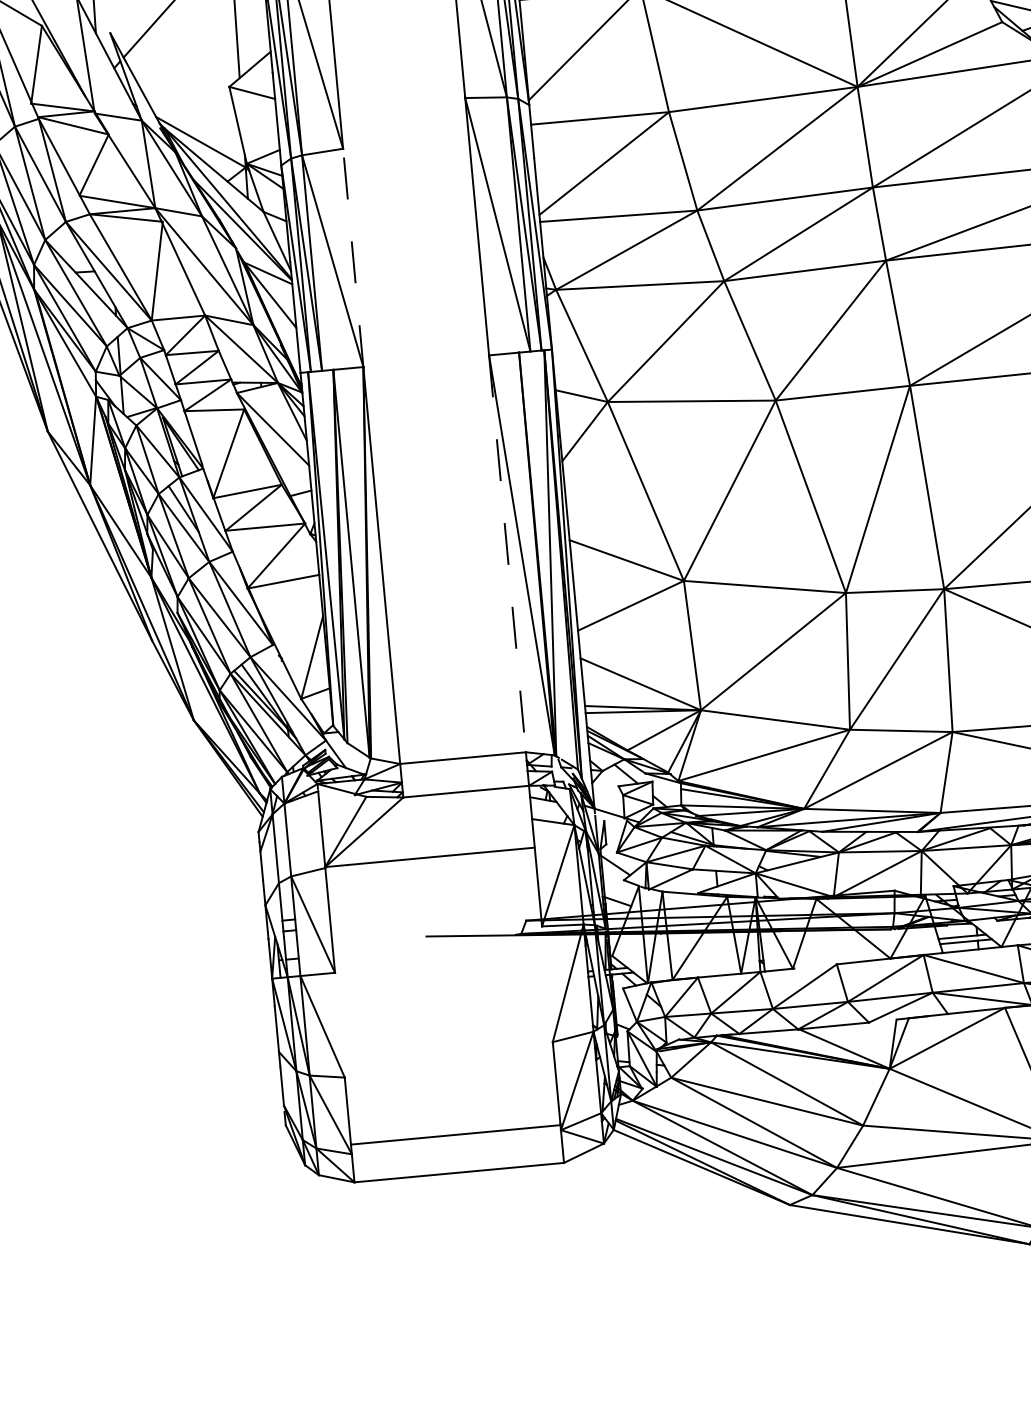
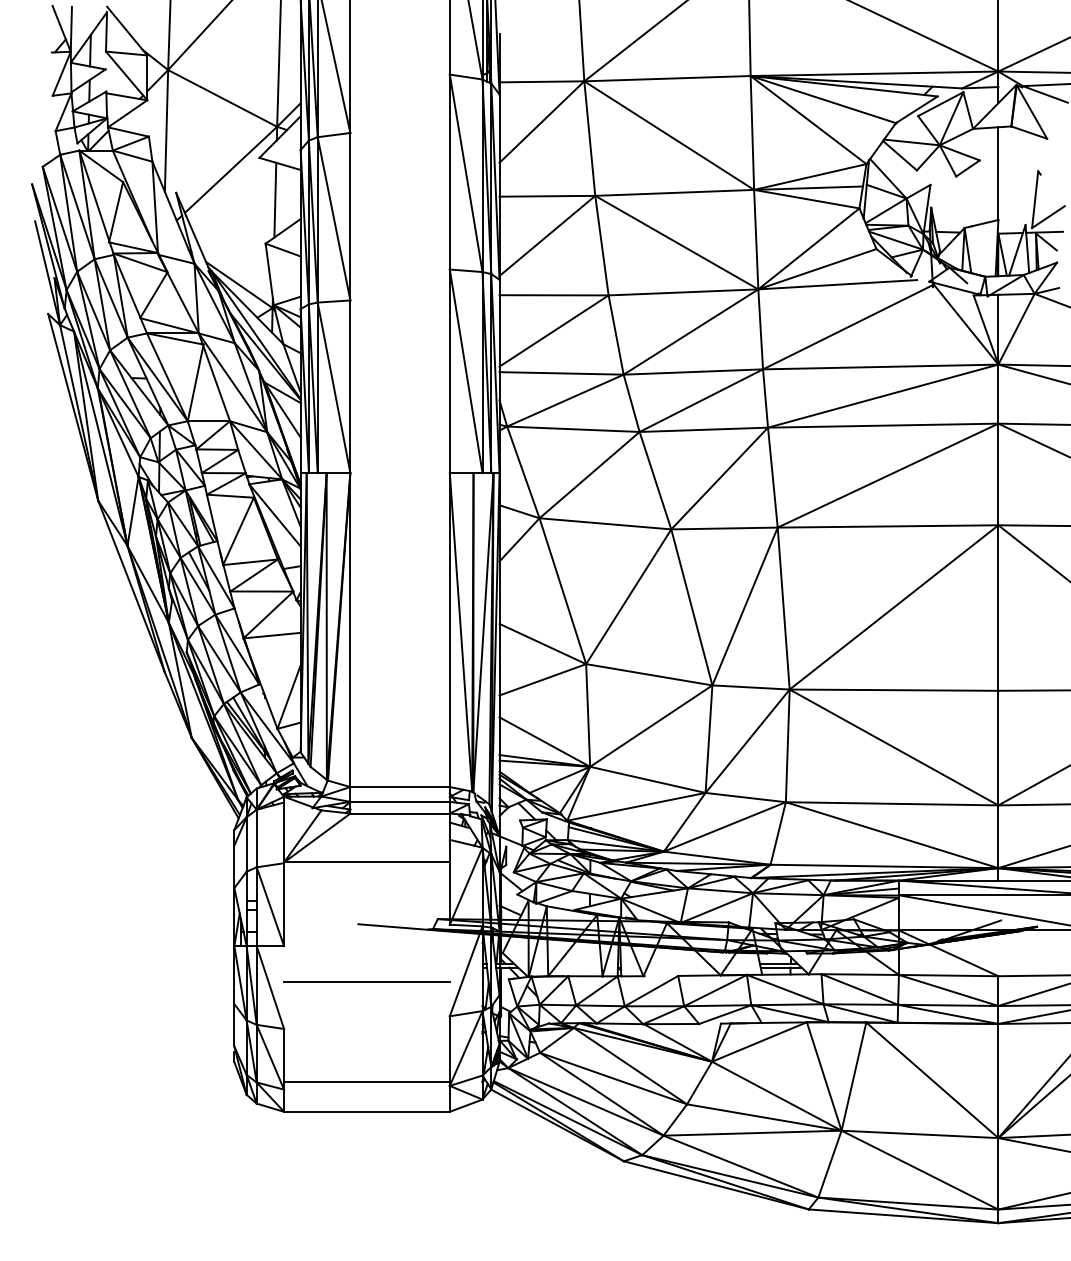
line: (353, 257) -> (350, 386), dashed -> solid
line: (507, 554) -> (449, 630), dashed -> solid
line: (463, 776) -> (399, 801), added
line: (443, 1007) -> (366, 981), added

